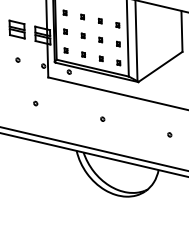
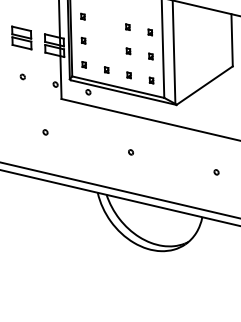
part: (82, 16) -> (105, 21), removed
part: (82, 35) -> (105, 45), removed

